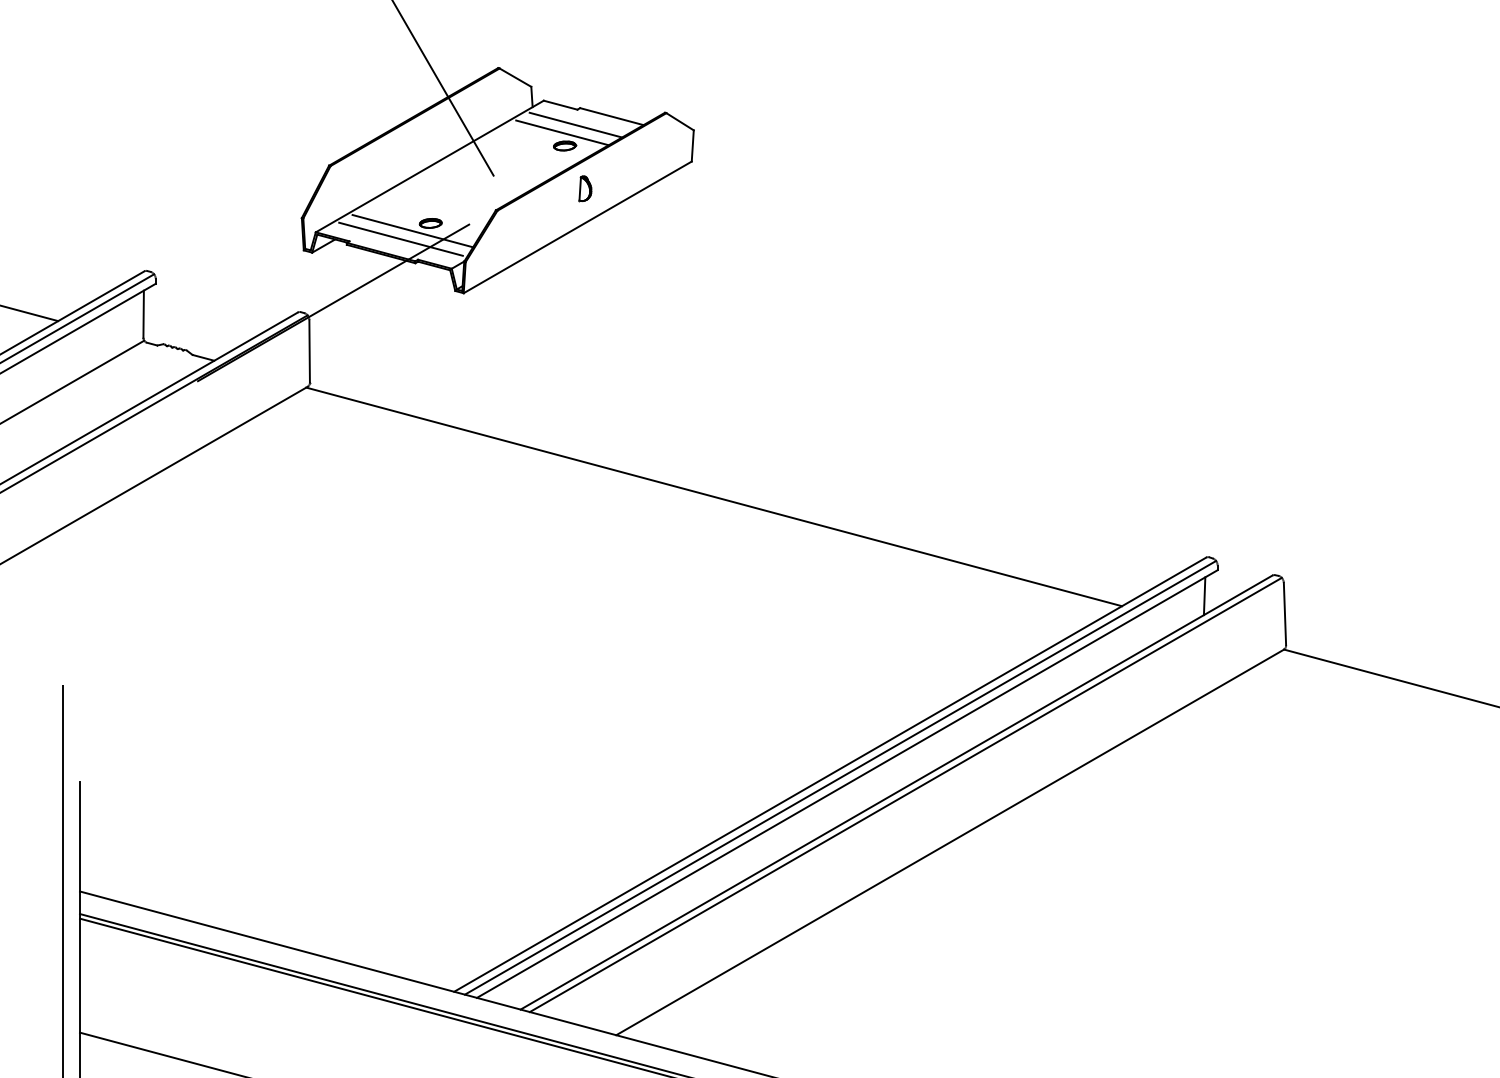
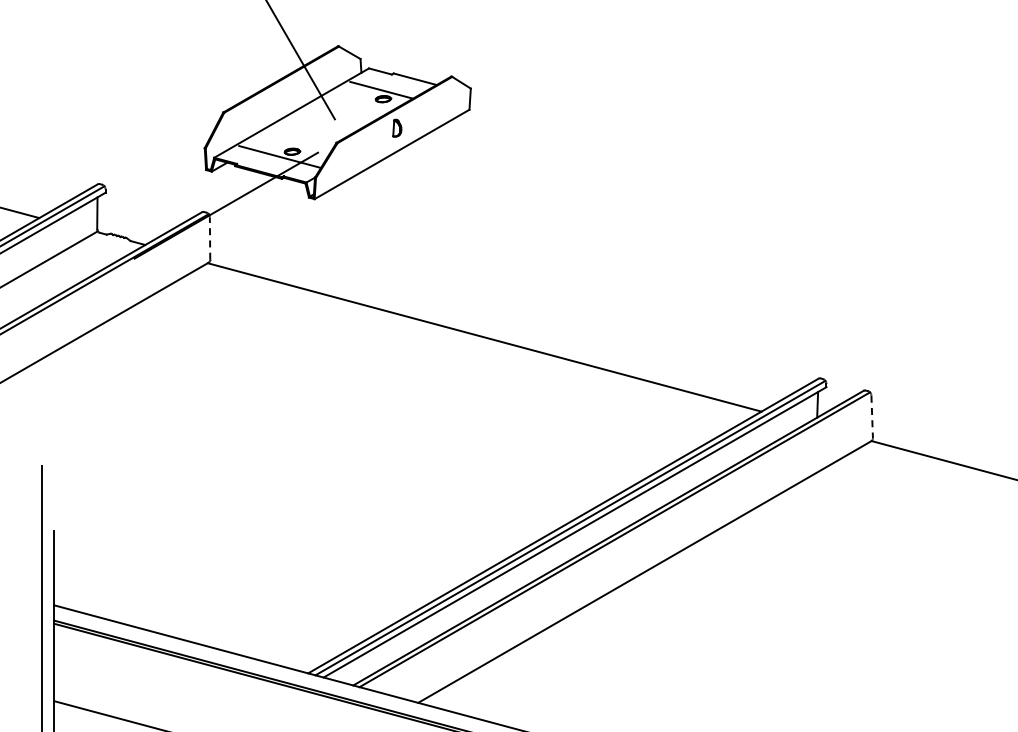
line: (575, 124) -> (390, 84), removed
line: (401, 239) -> (272, 162), removed
line: (310, 351) -> (210, 238), solid -> dashed
line: (1285, 614) -> (872, 417), solid -> dashed

